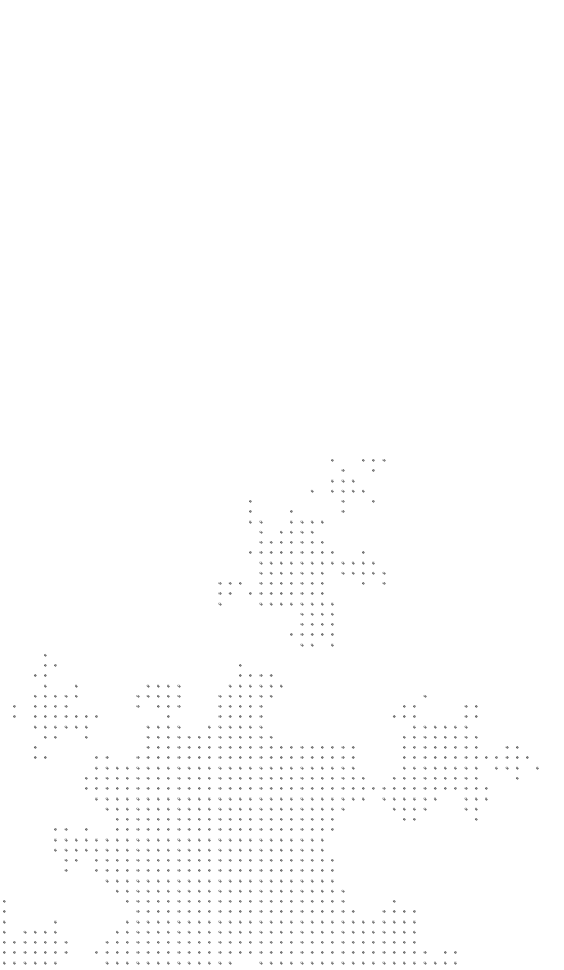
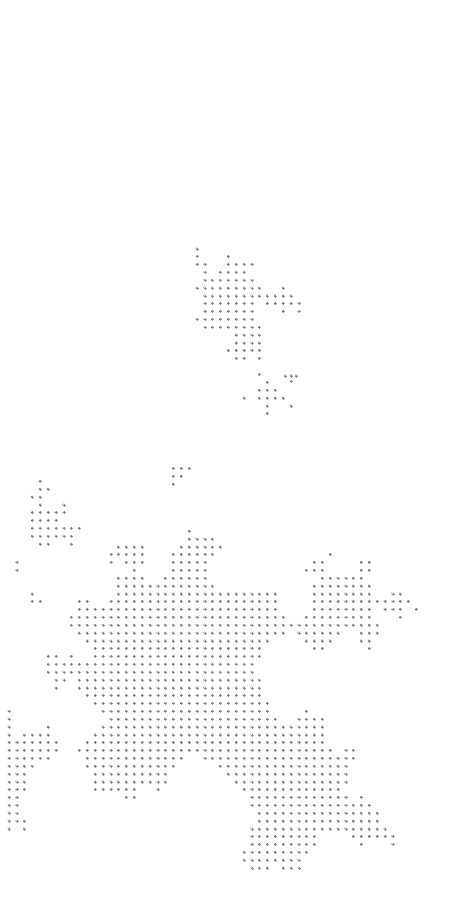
part: (374, 465) -> (291, 378), size x0.7
part: (316, 572) -> (247, 303), moved
part: (65, 696) -> (55, 512), moved

